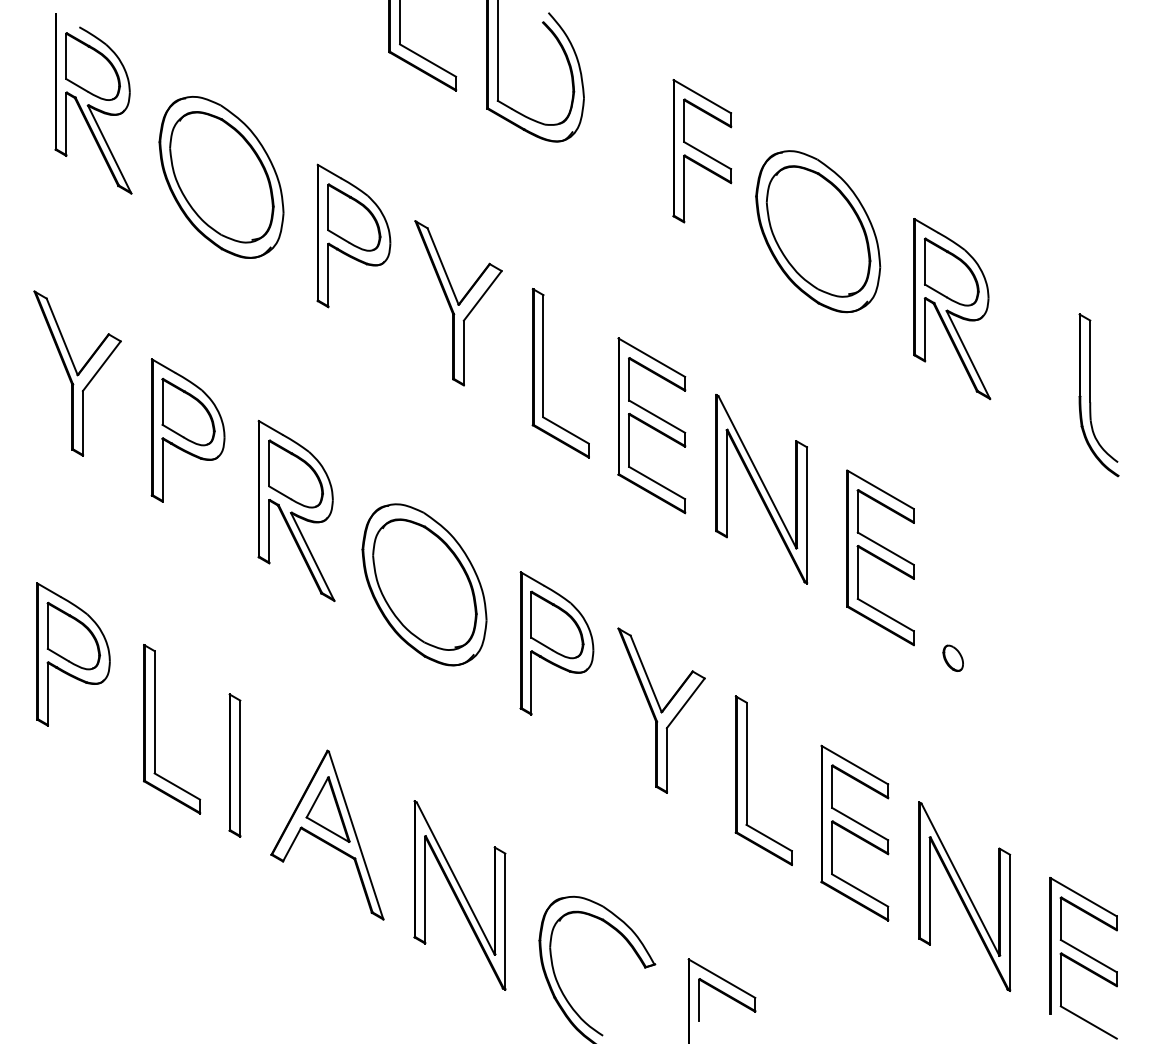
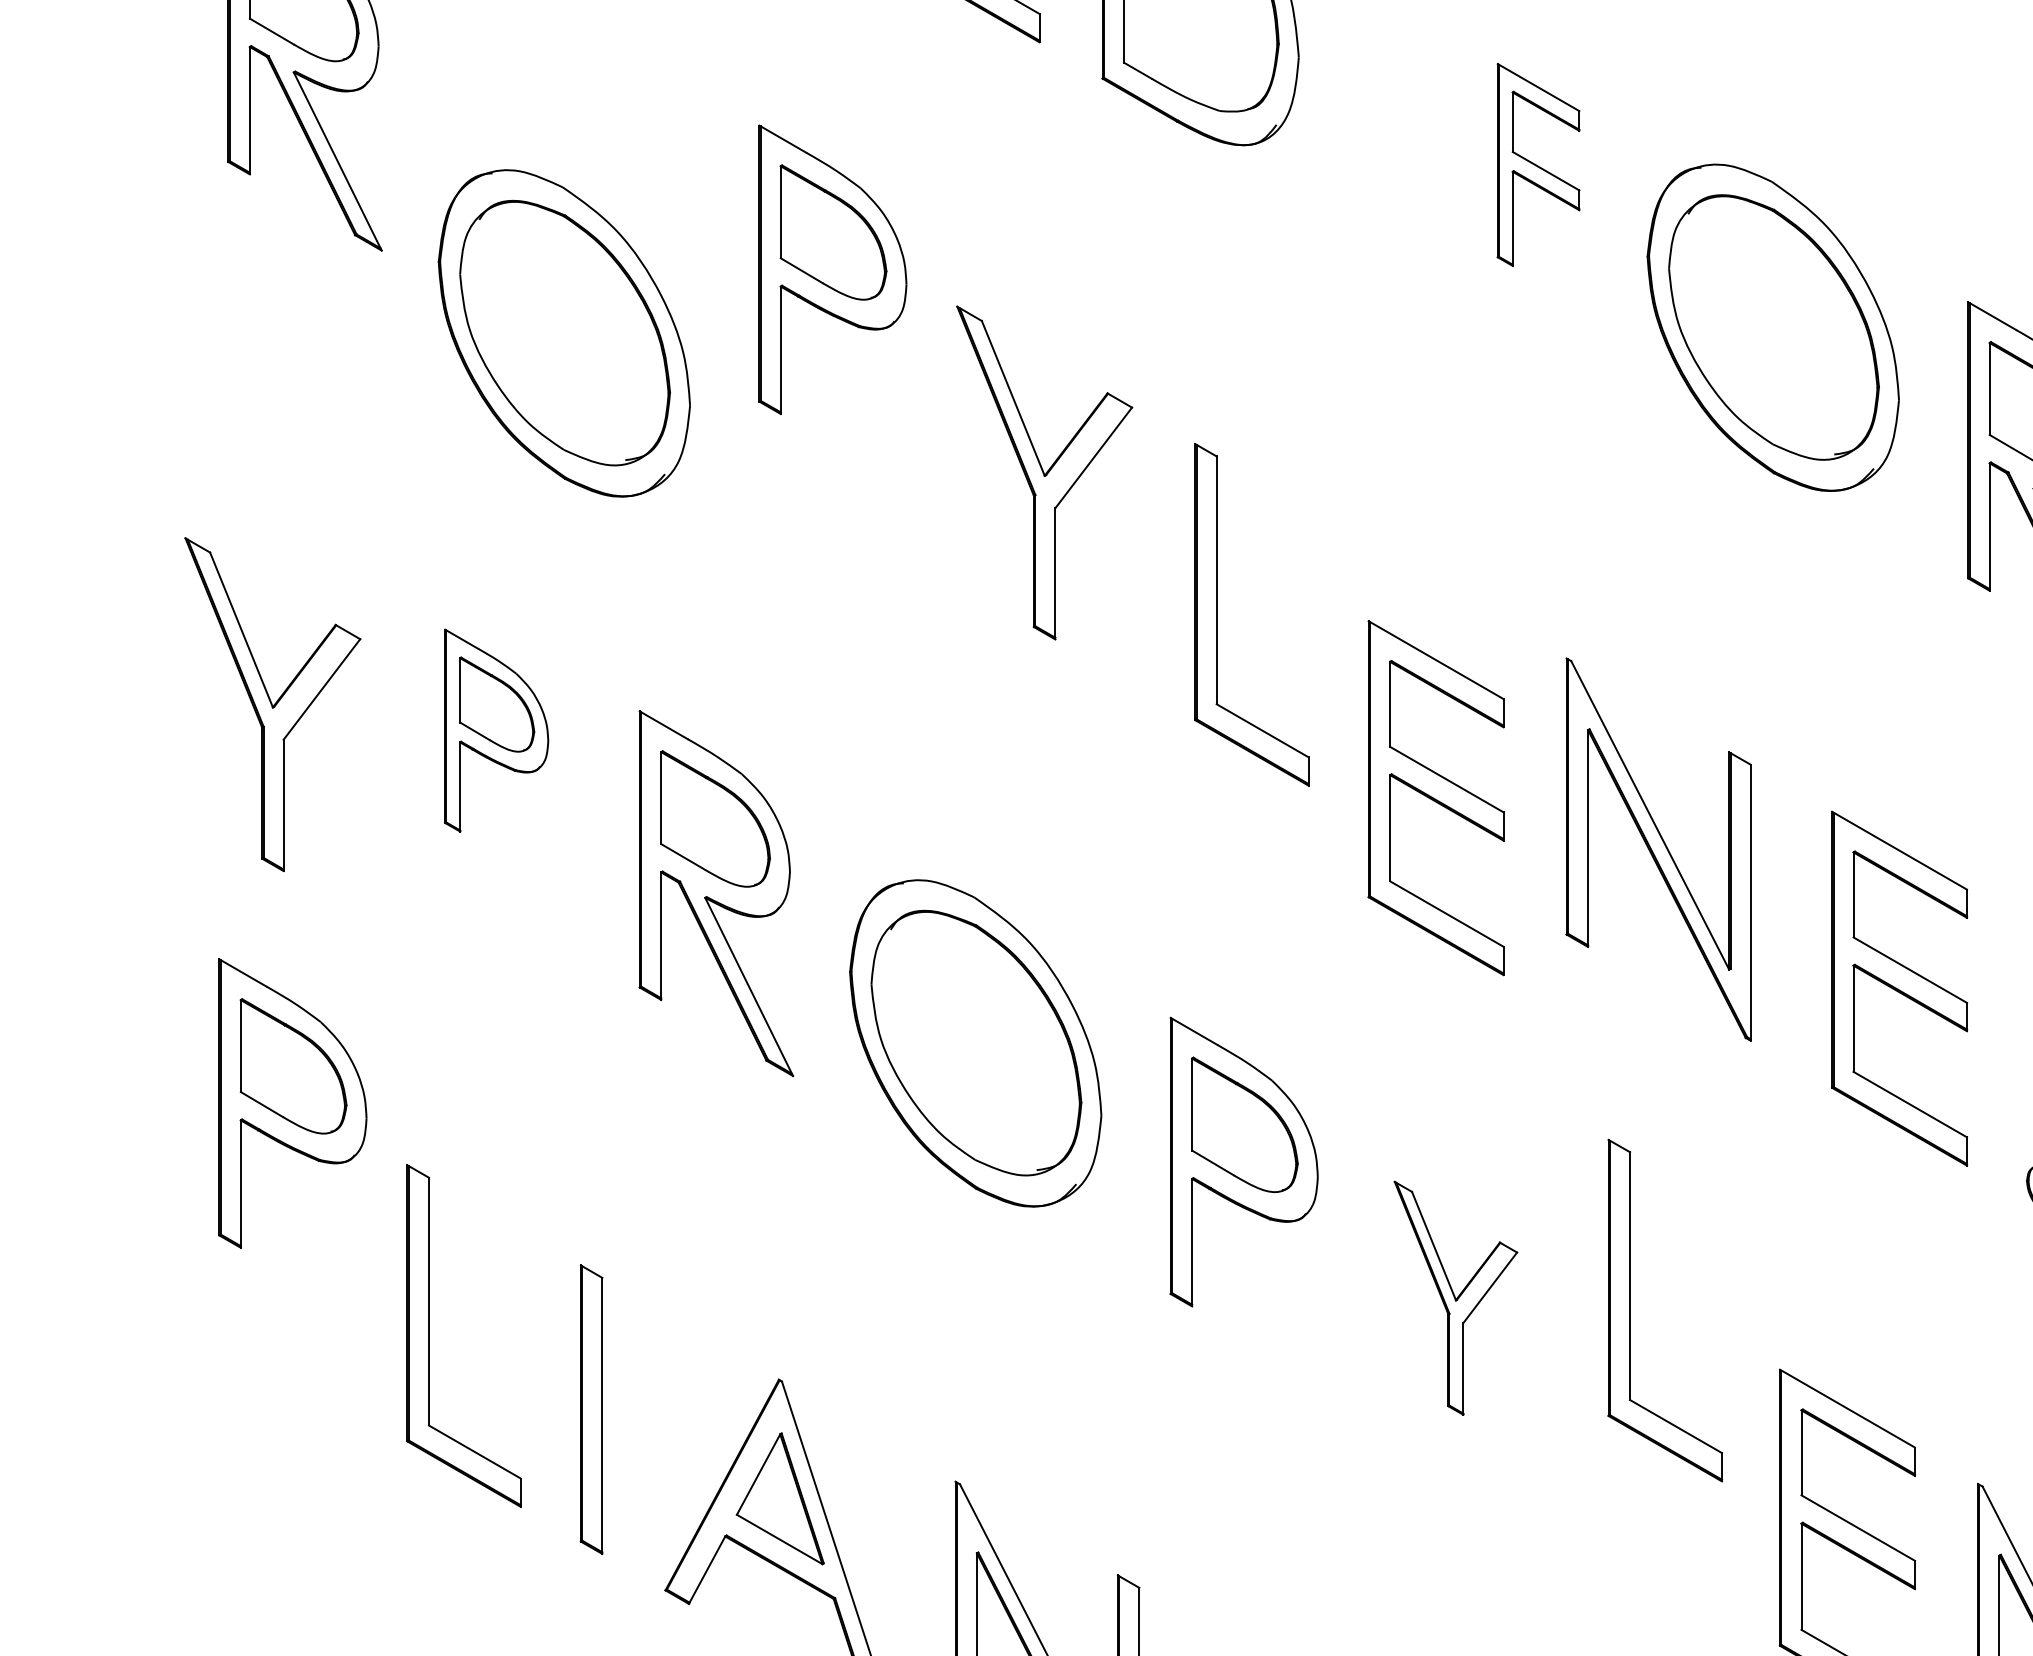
part: (702, 151) -> (1538, 165), size x0.7
part: (221, 177) -> (564, 333), moved
part: (353, 235) -> (831, 268), moved
part: (77, 373) -> (272, 704), moved
part: (651, 425) -> (1435, 797), moved
part: (187, 430) -> (495, 730), size x0.7
part: (73, 654) -> (292, 1103), moved
part: (661, 710) -> (1455, 1297), size x0.7
part: (747, 780) -> (1632, 1310), moved

